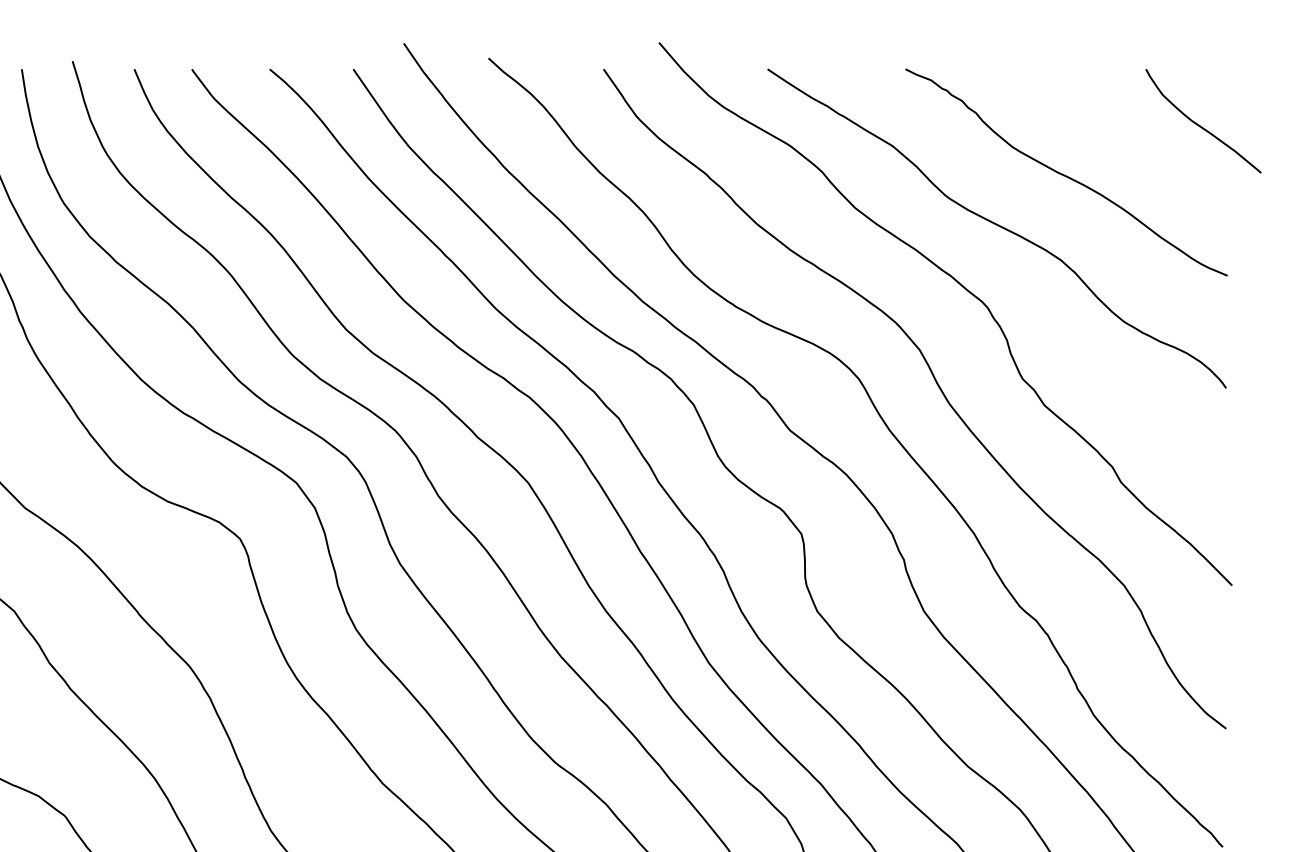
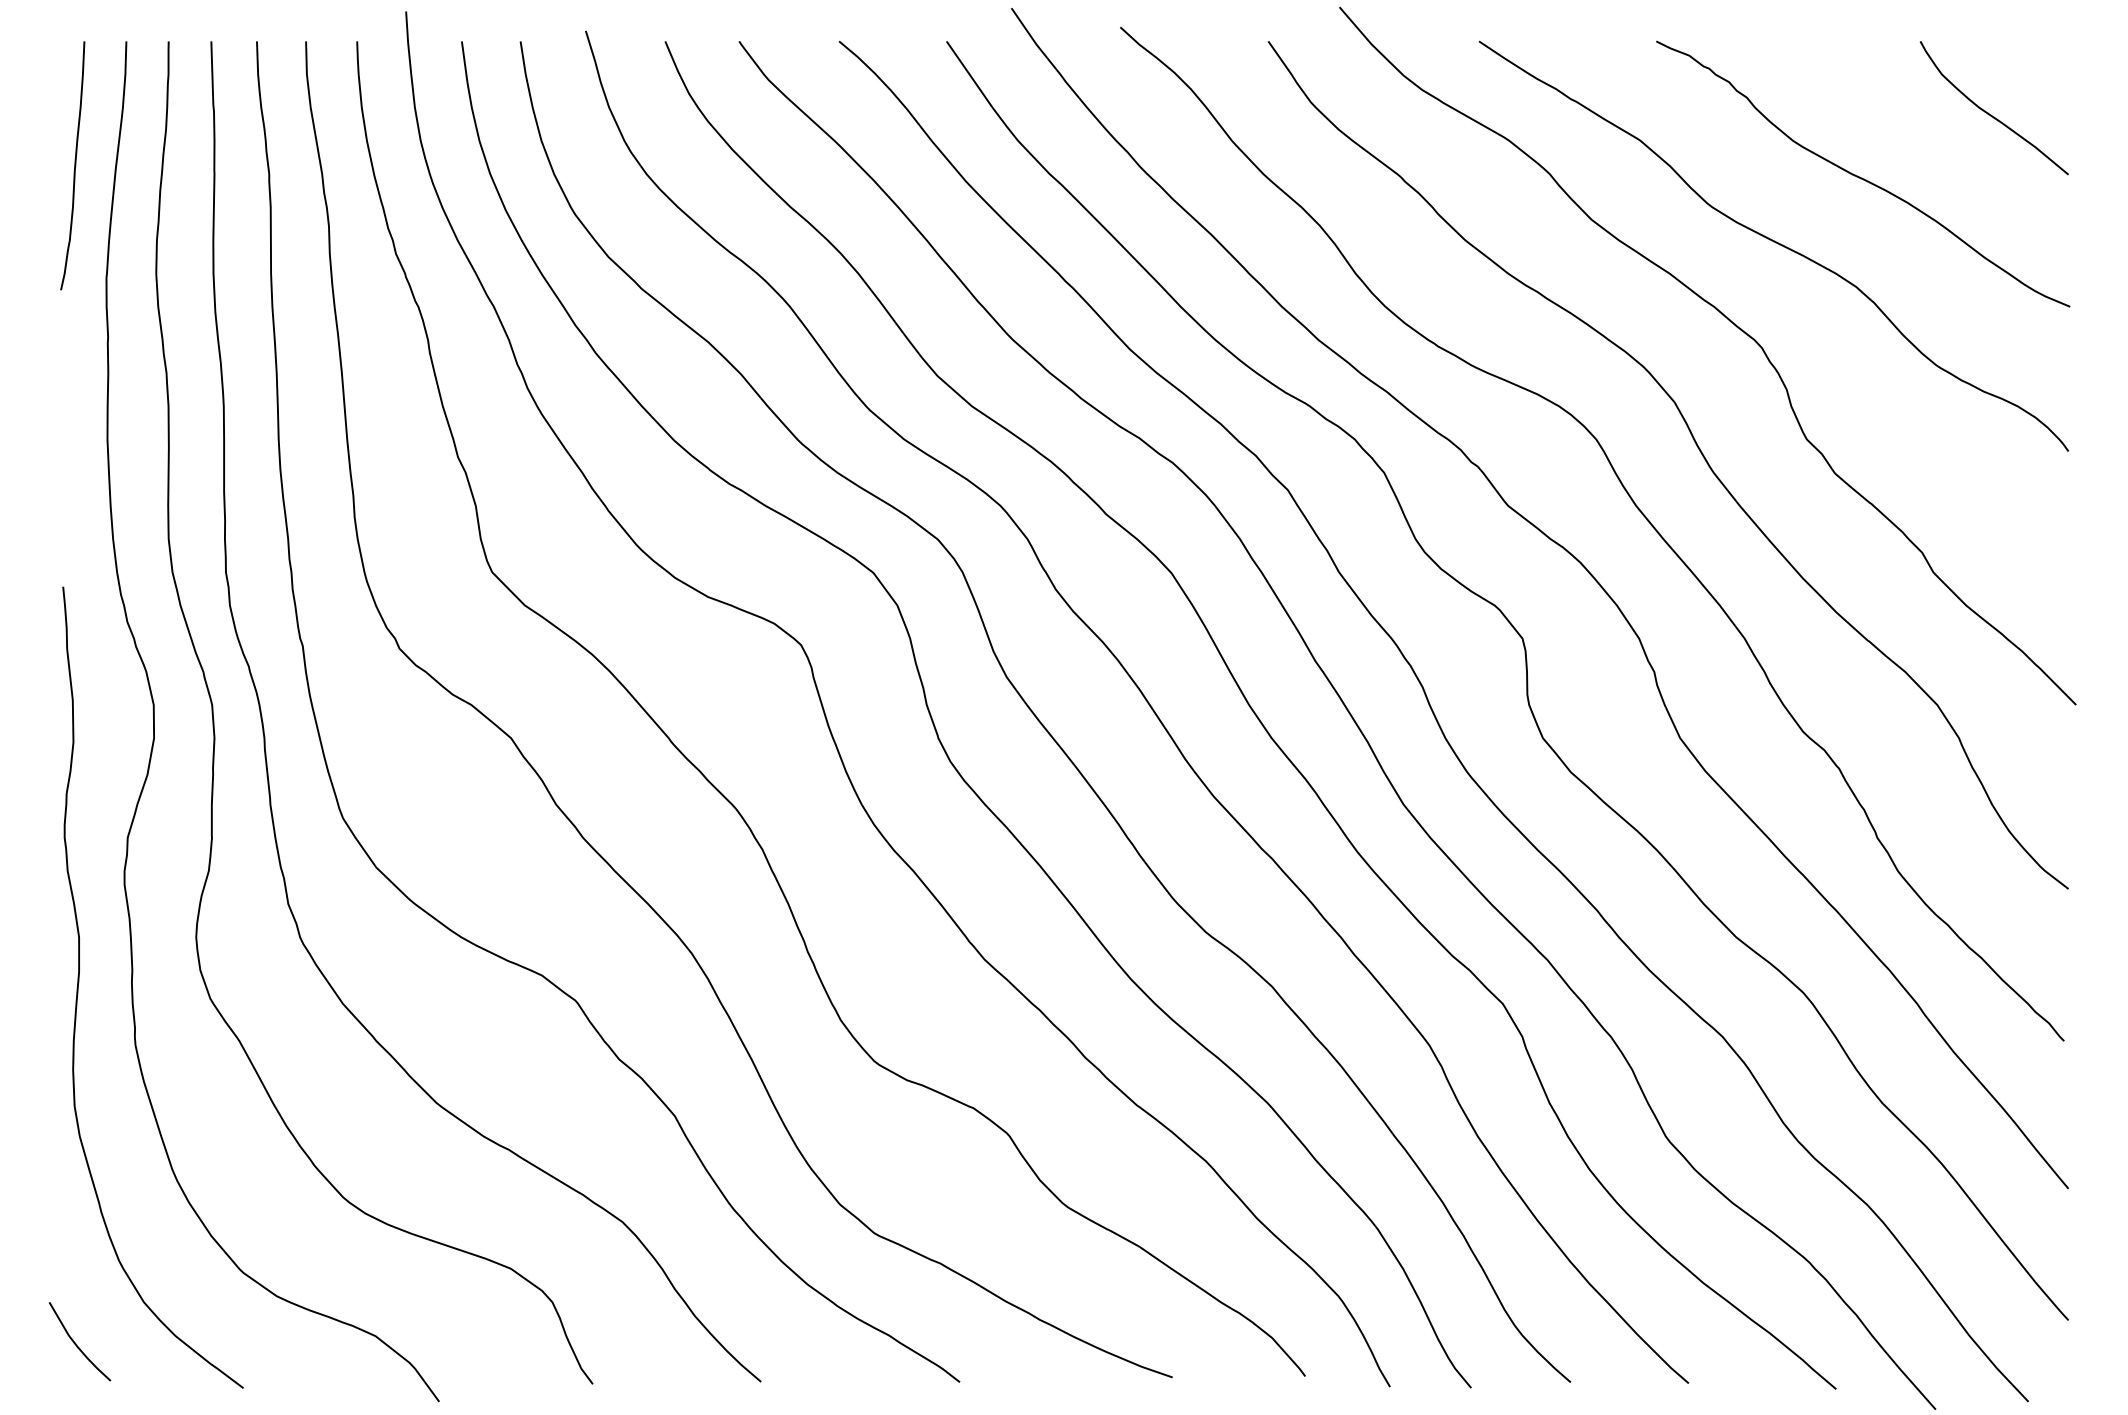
curve: (1201, 126) -> (1991, 114), moved

